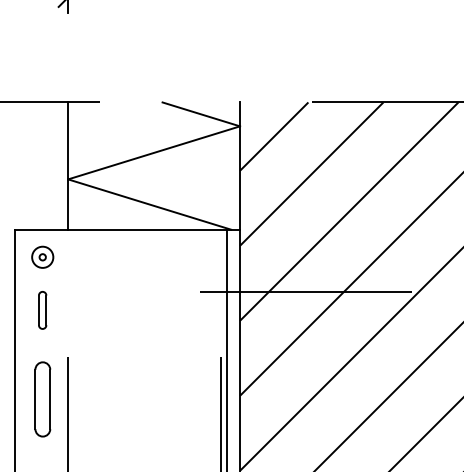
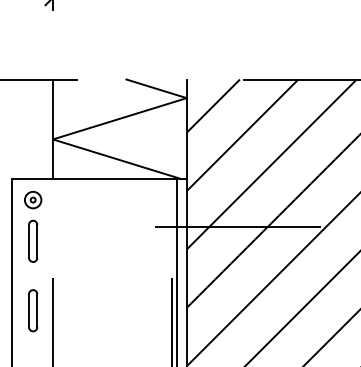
part: (42, 310) -> (32, 241), size x1.43
part: (42, 399) -> (32, 310), size x0.71

